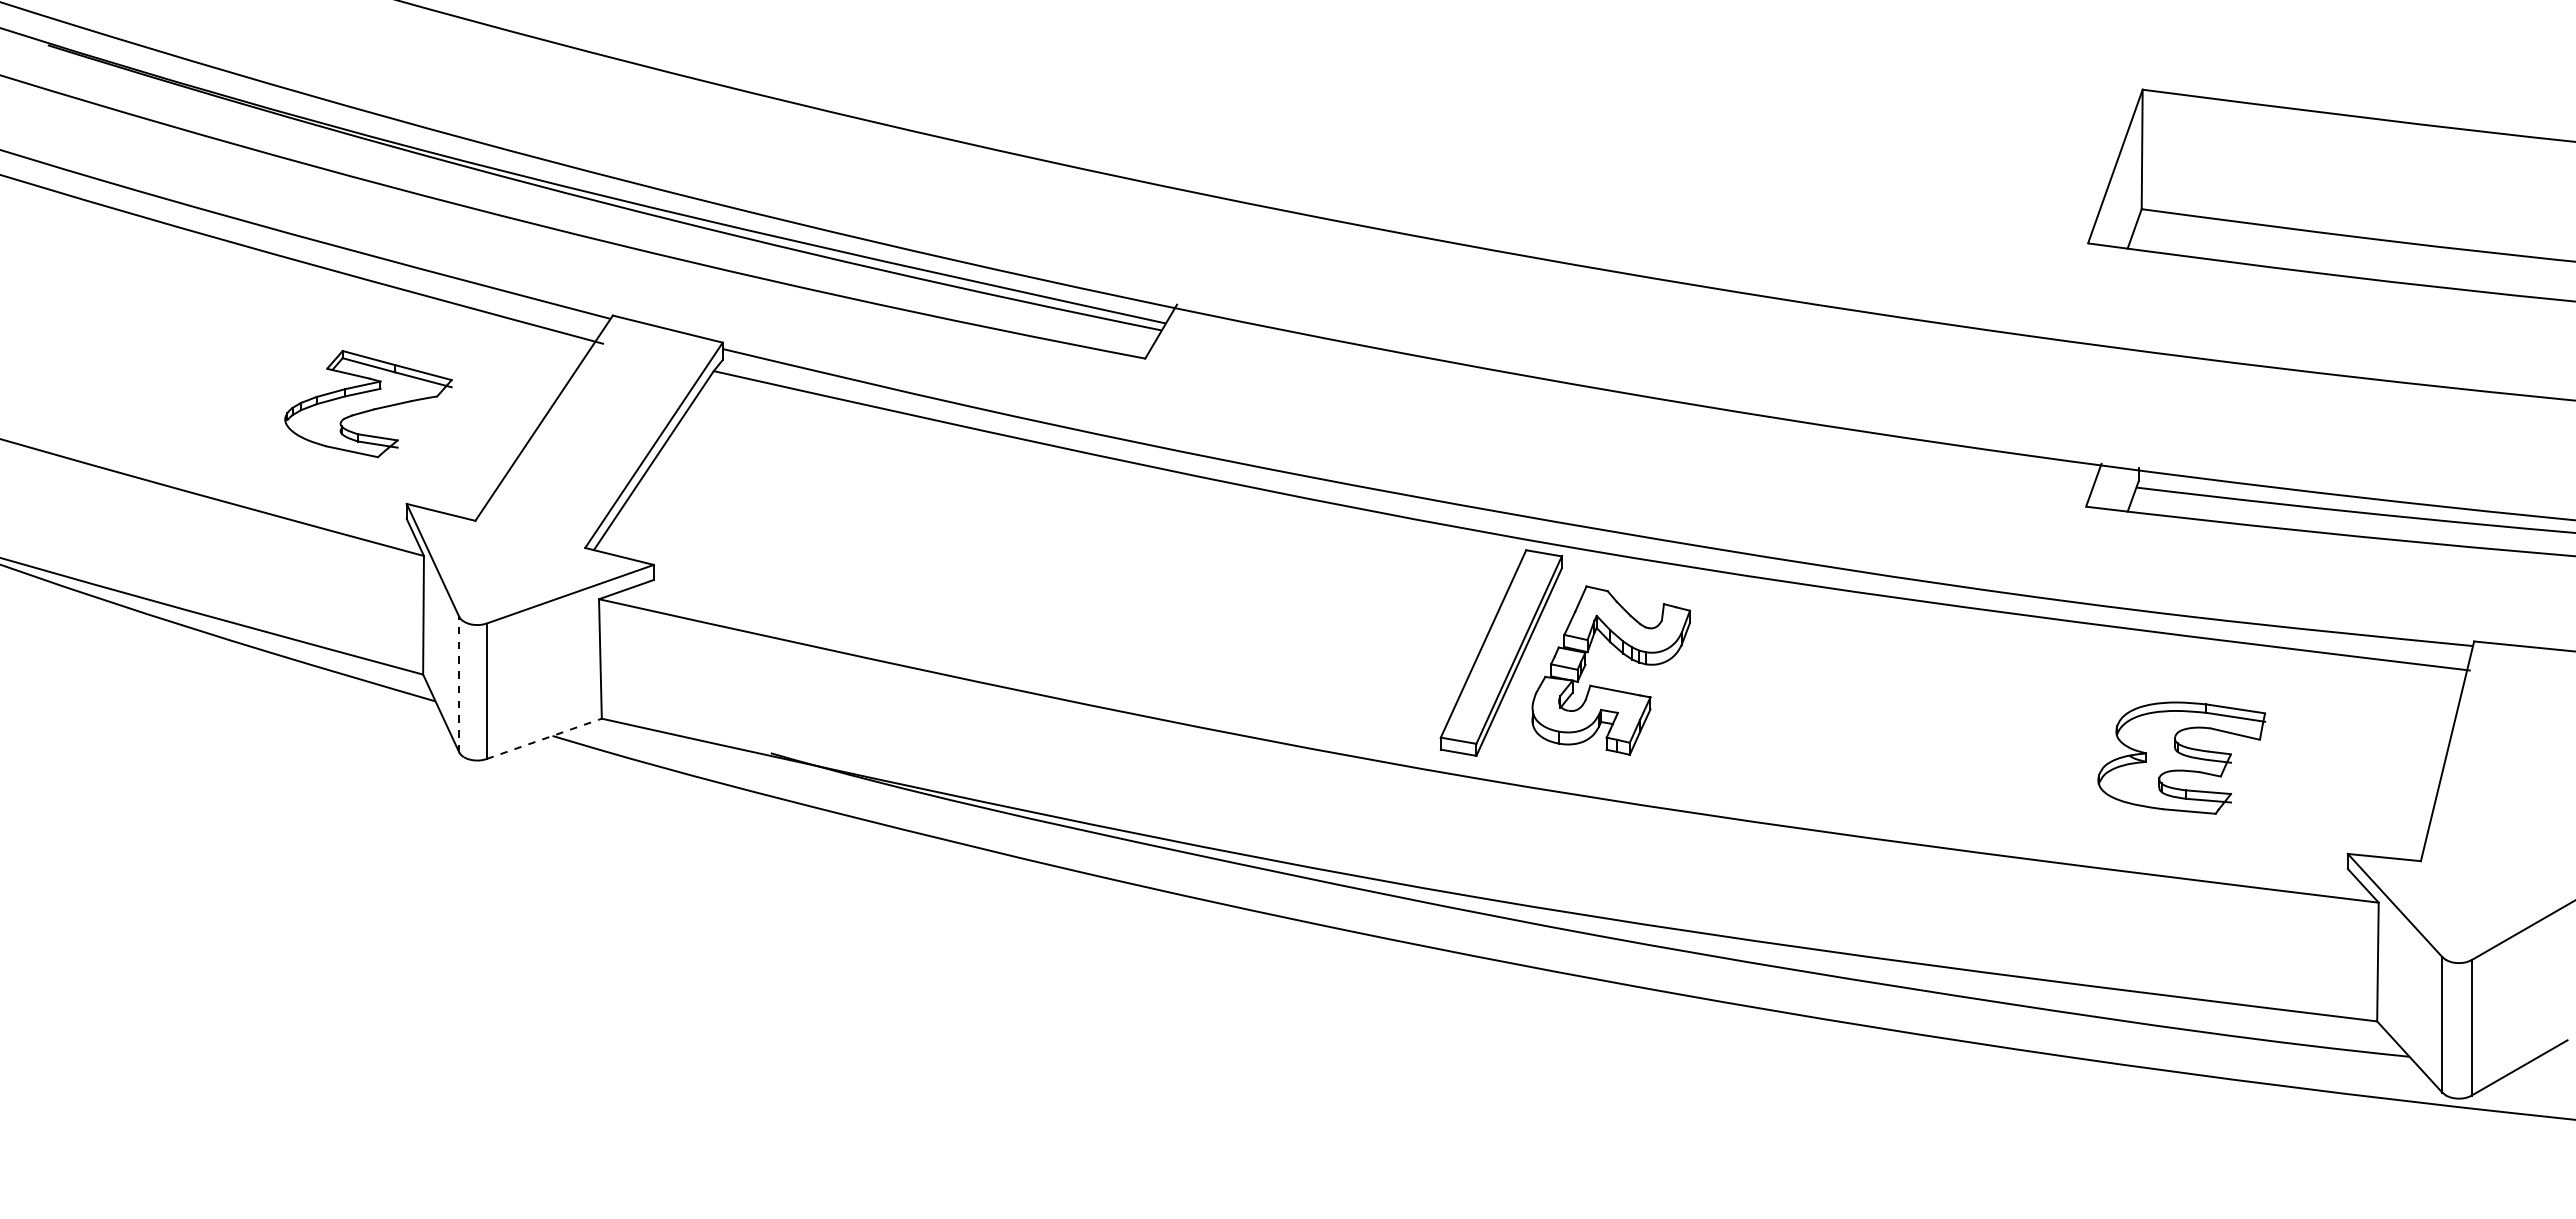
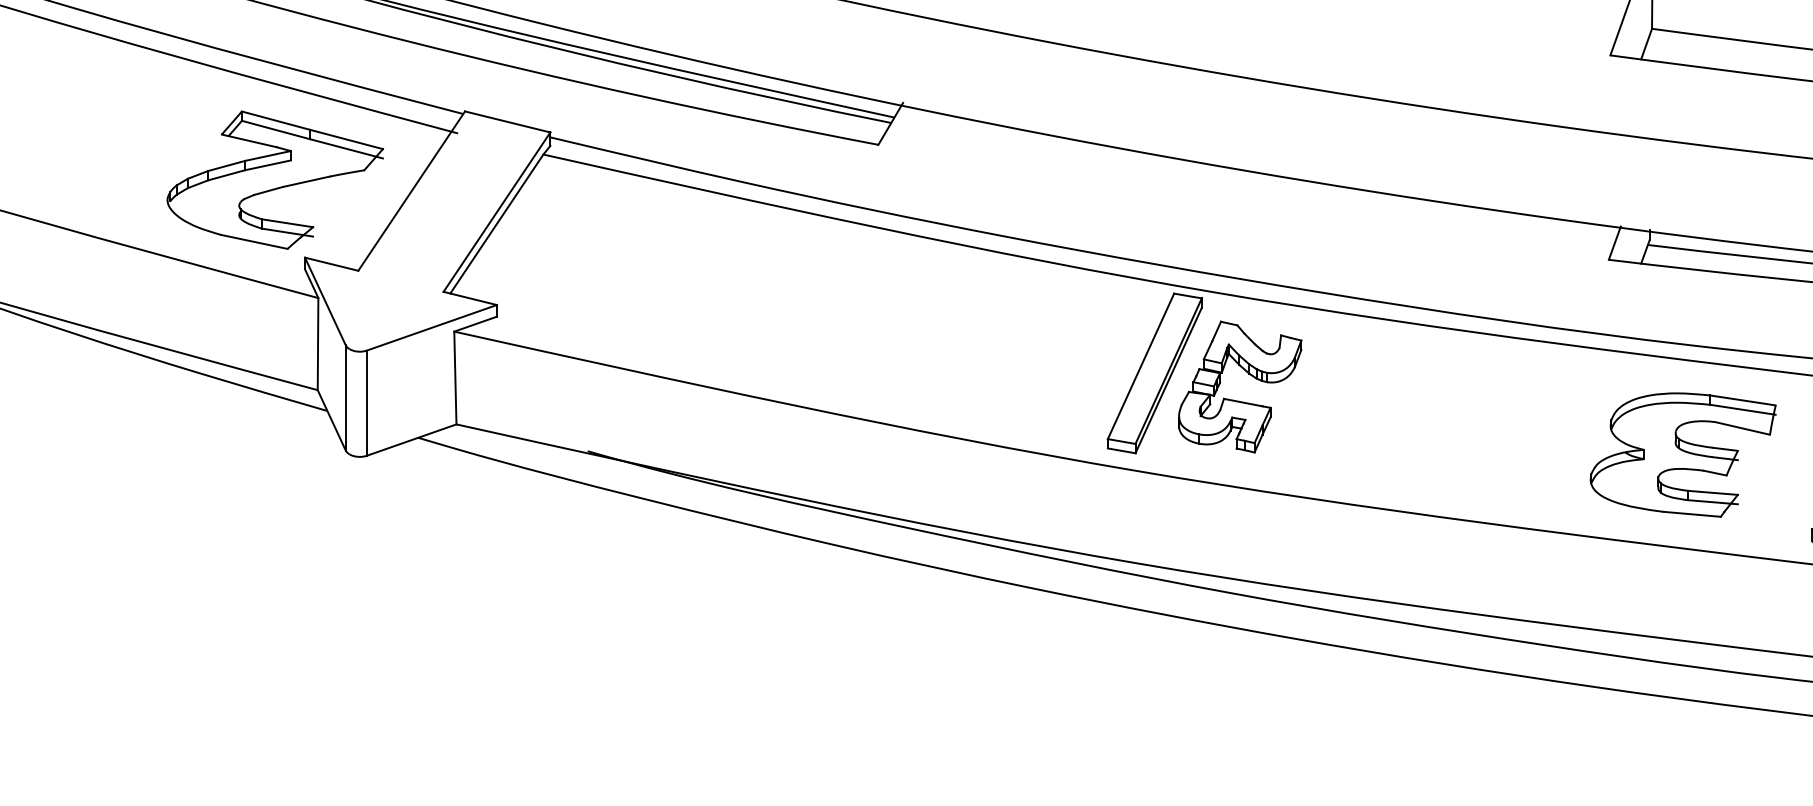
part: (368, 403) -> (275, 179), size x1.67
line: (459, 684) -> (345, 397), dashed -> solid
line: (544, 738) -> (411, 439), dashed -> solid
part: (2181, 757) -> (1682, 454), size x1.43

